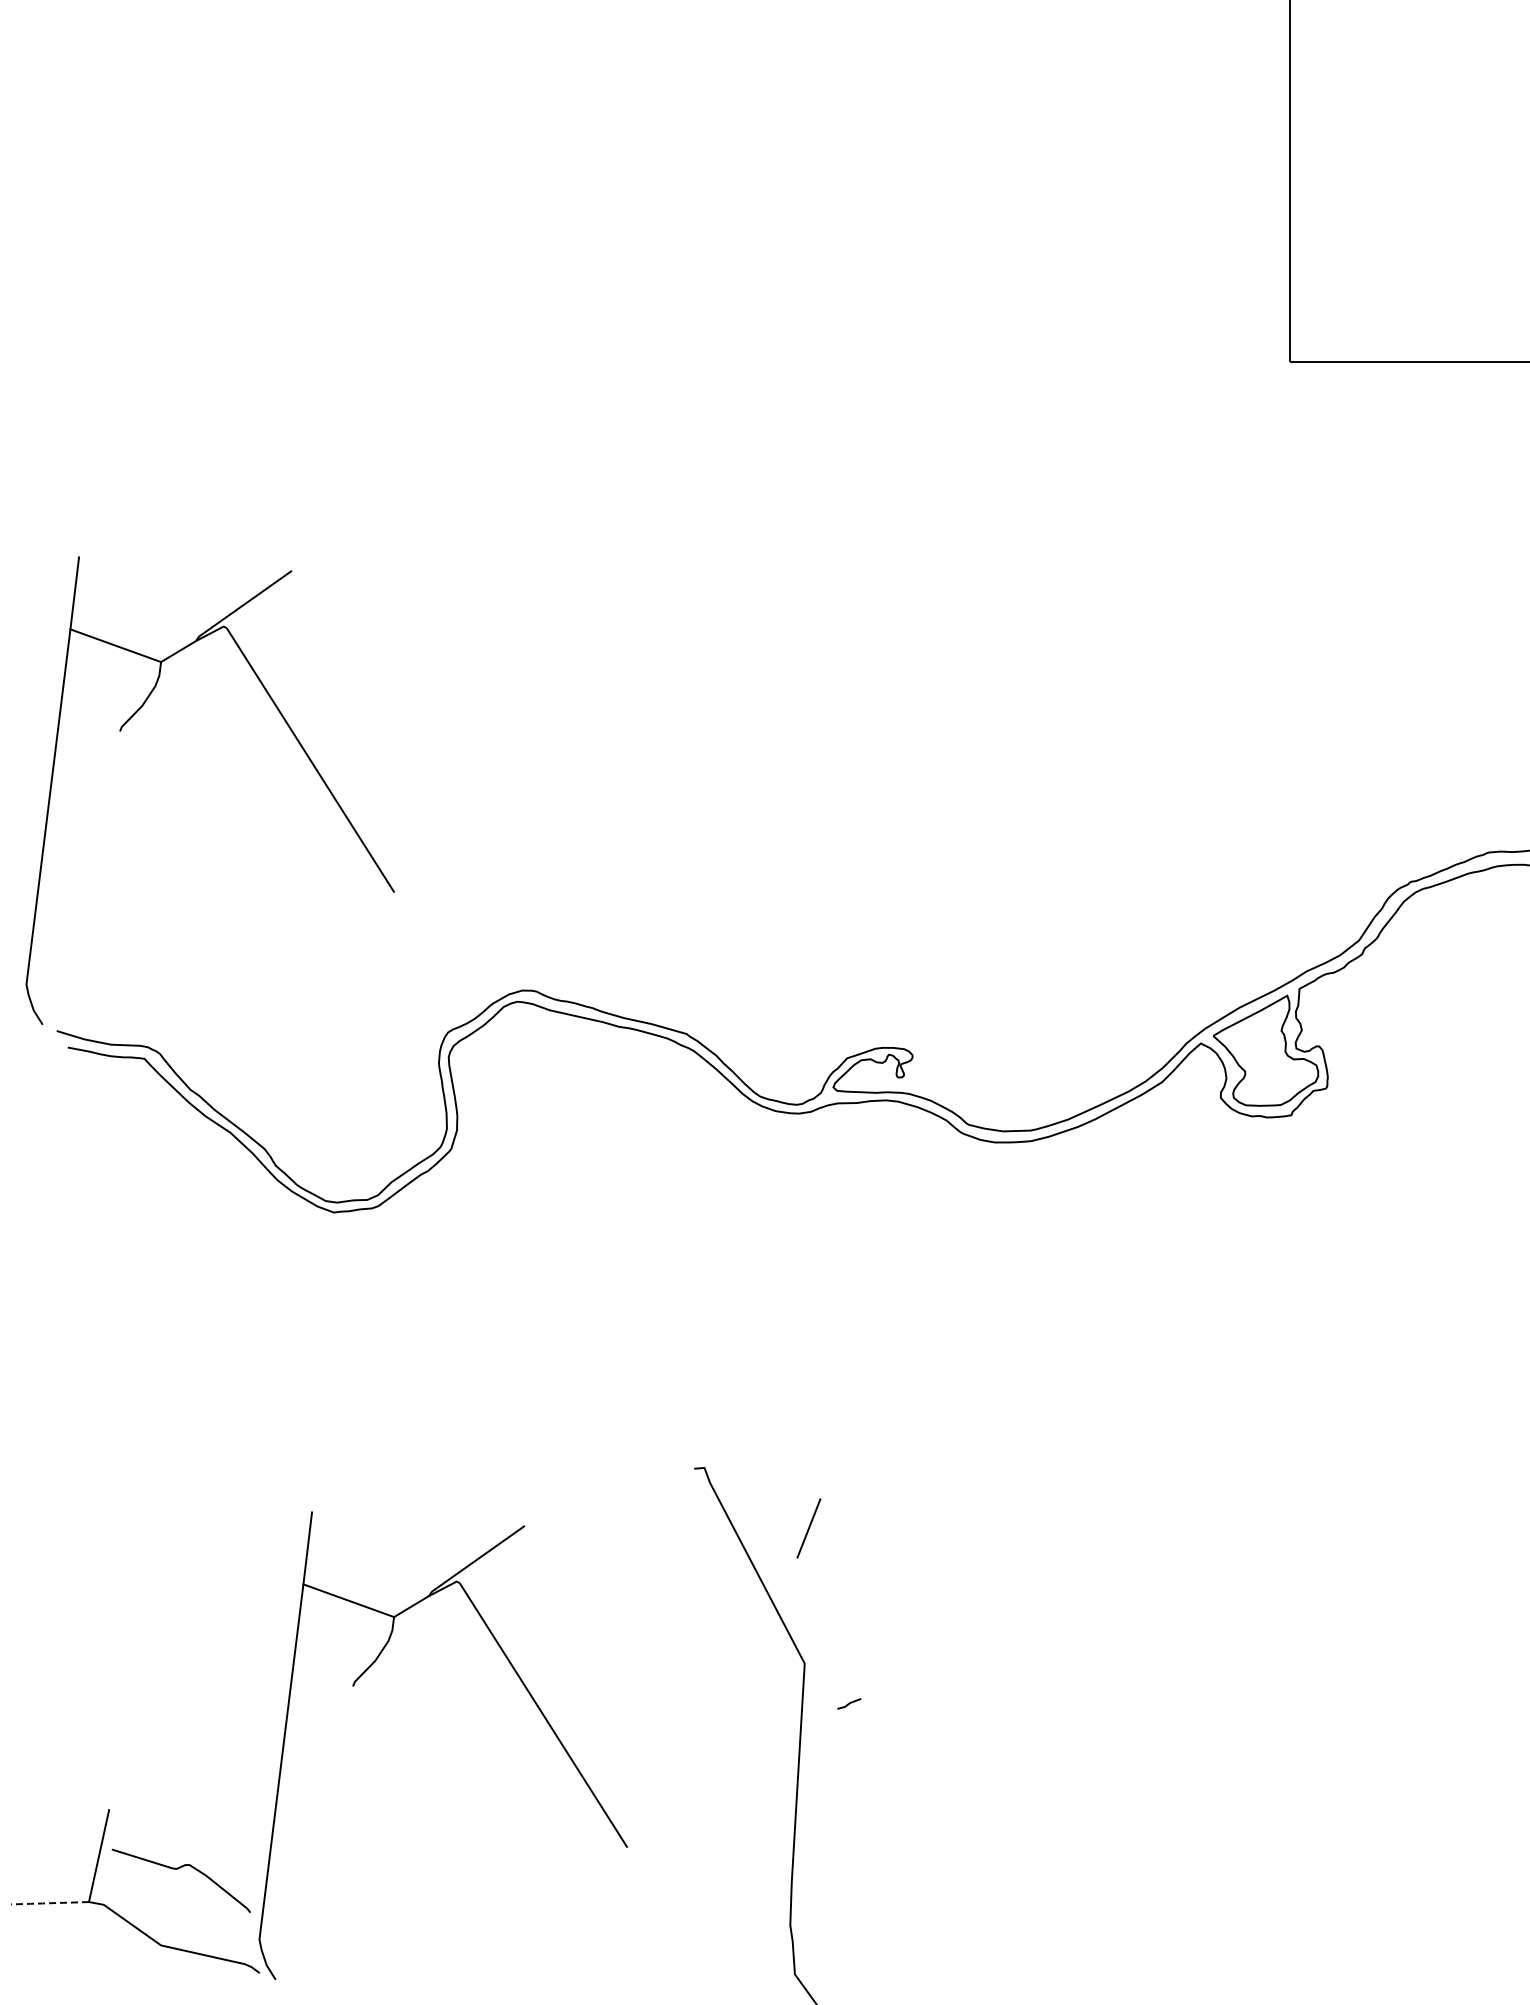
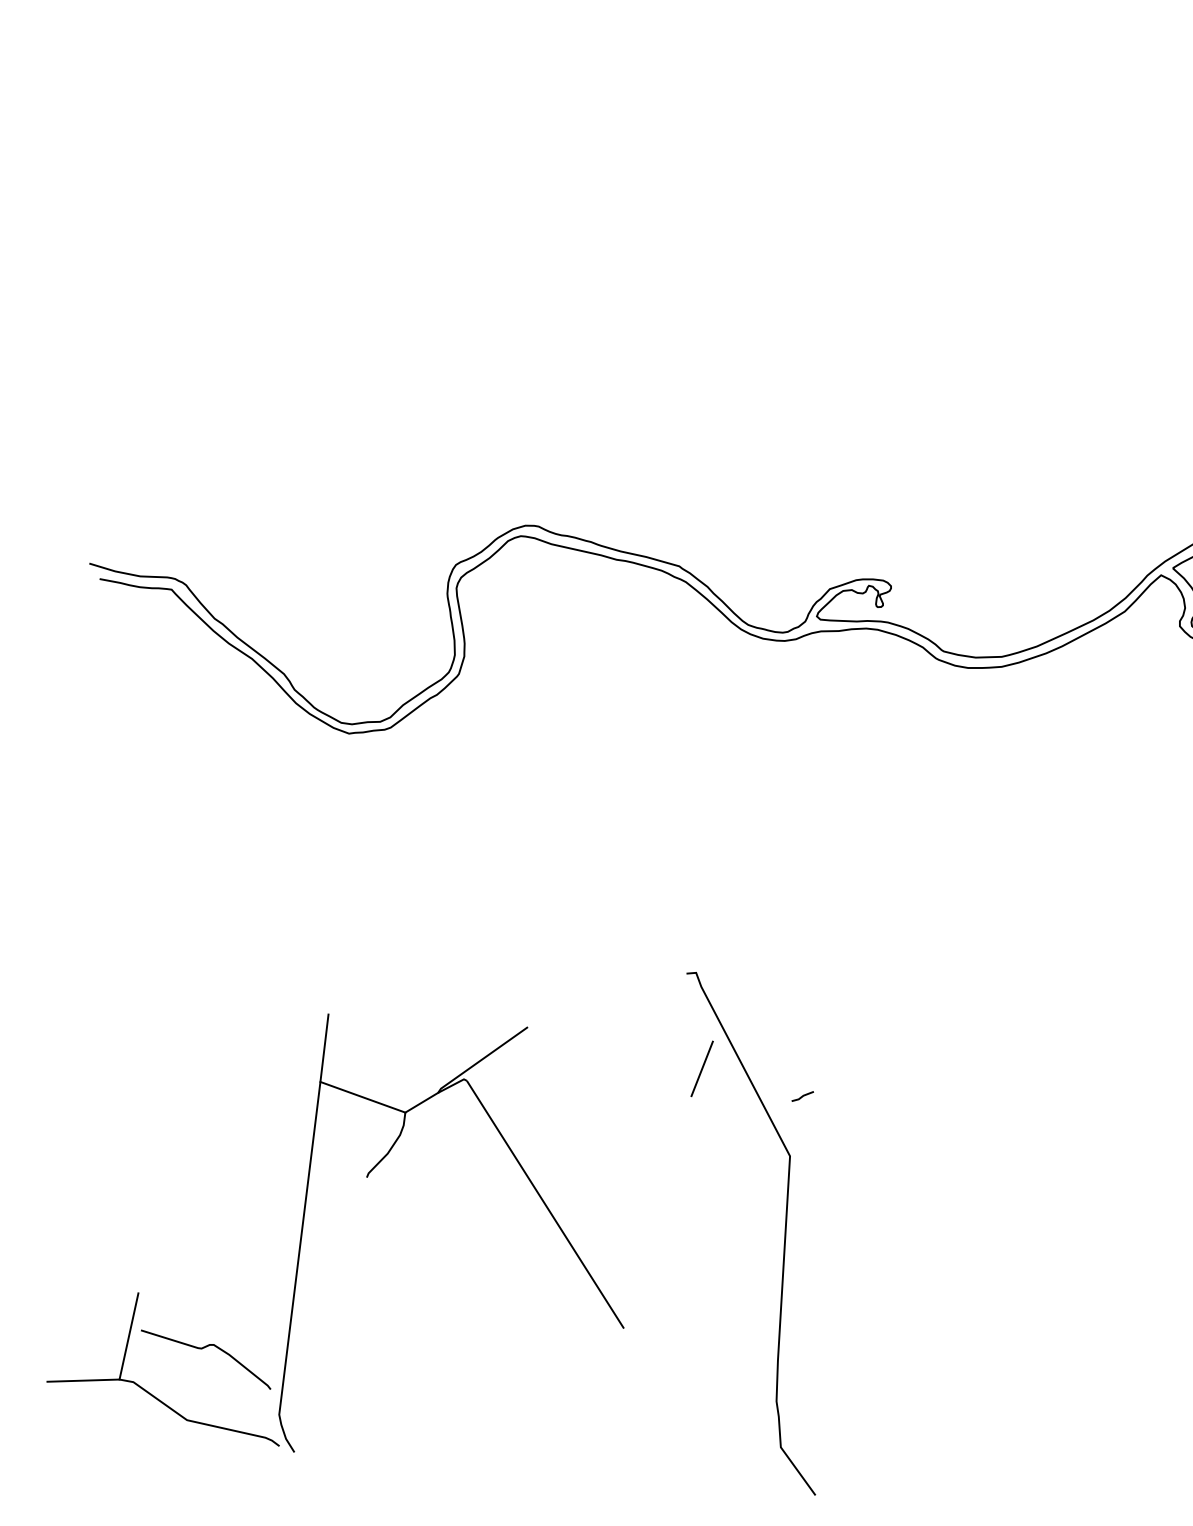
part: (296, 740) -> (313, 291), removed
line: (808, 1528) -> (701, 1068), moved
line: (849, 1703) -> (802, 1096), moved
line: (48, 1903) -> (81, 1380), dashed -> solid

